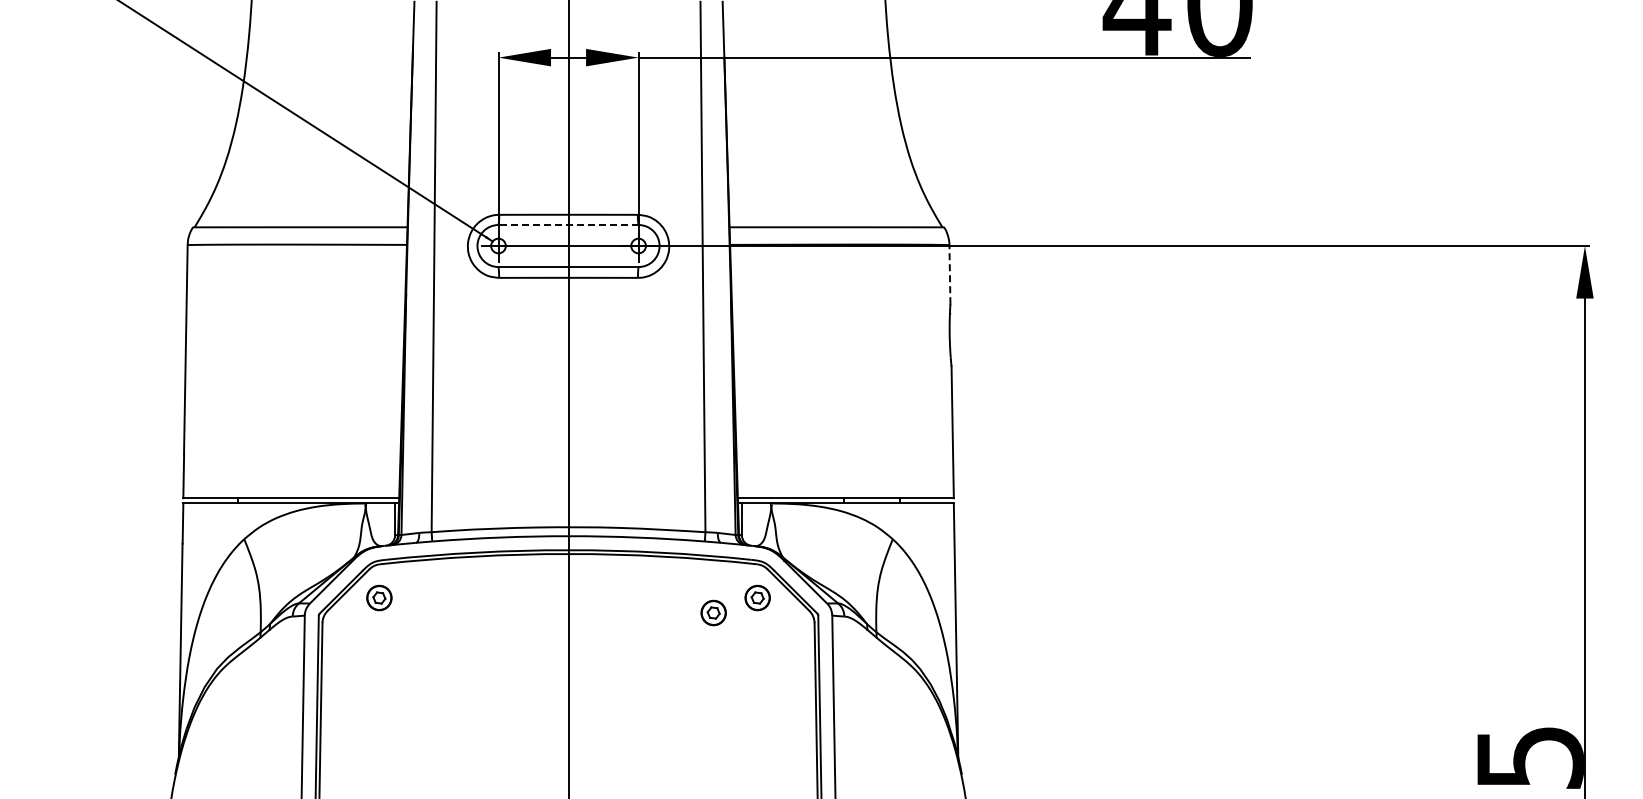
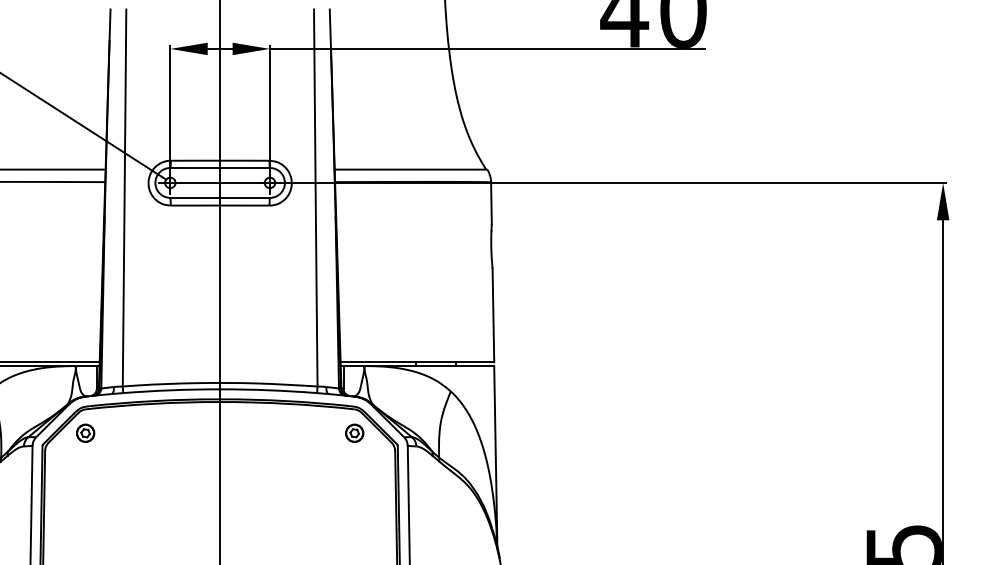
line: (568, 225) -> (220, 168), dashed -> solid
line: (949, 274) -> (491, 203), dashed -> solid
part: (713, 612) -> (323, 443), removed

